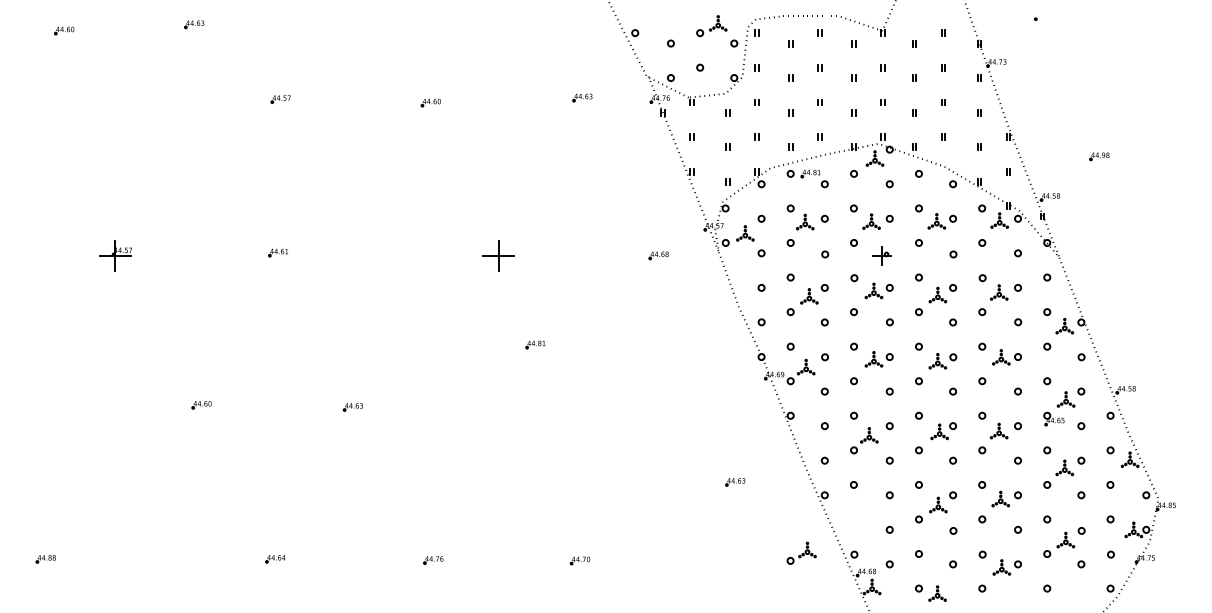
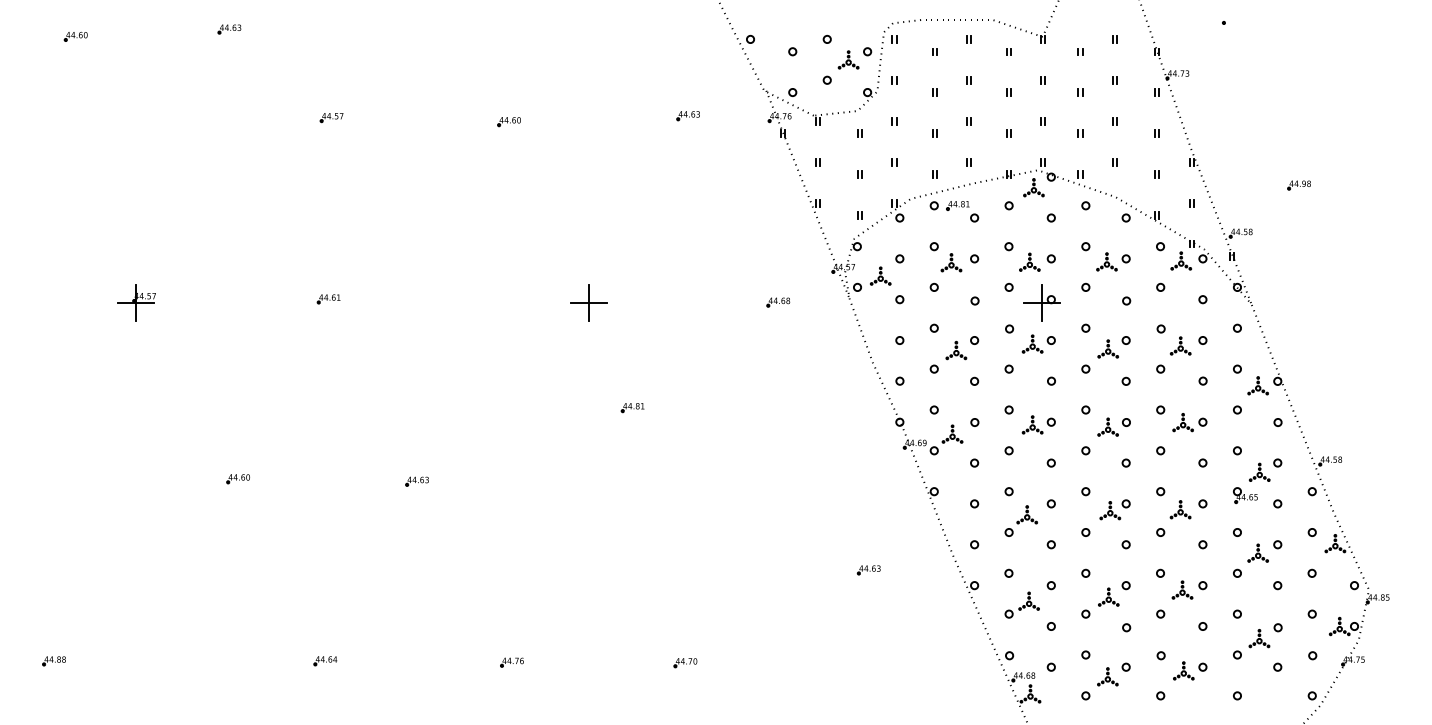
part: (718, 23) -> (848, 59), moved
part: (881, 255) -> (1041, 302), size x1.67
part: (801, 552) -> (1021, 604), moved
part: (937, 593) -> (1107, 676), moved

